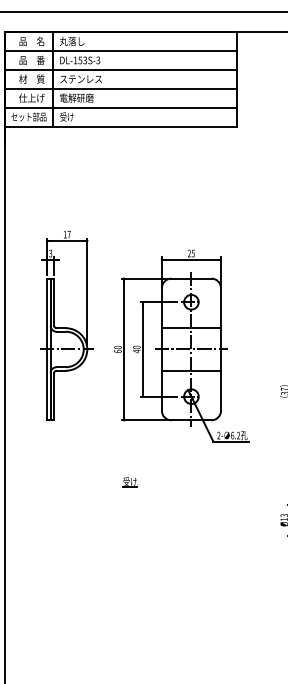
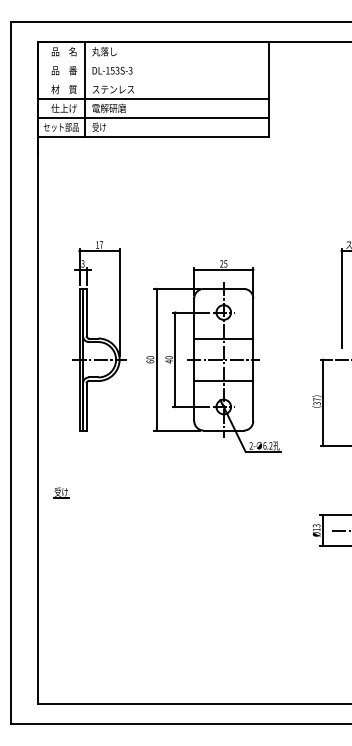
line: (121, 51) -> (153, 61), removed
line: (121, 70) -> (153, 80), removed
part: (130, 482) -> (61, 492), moved

